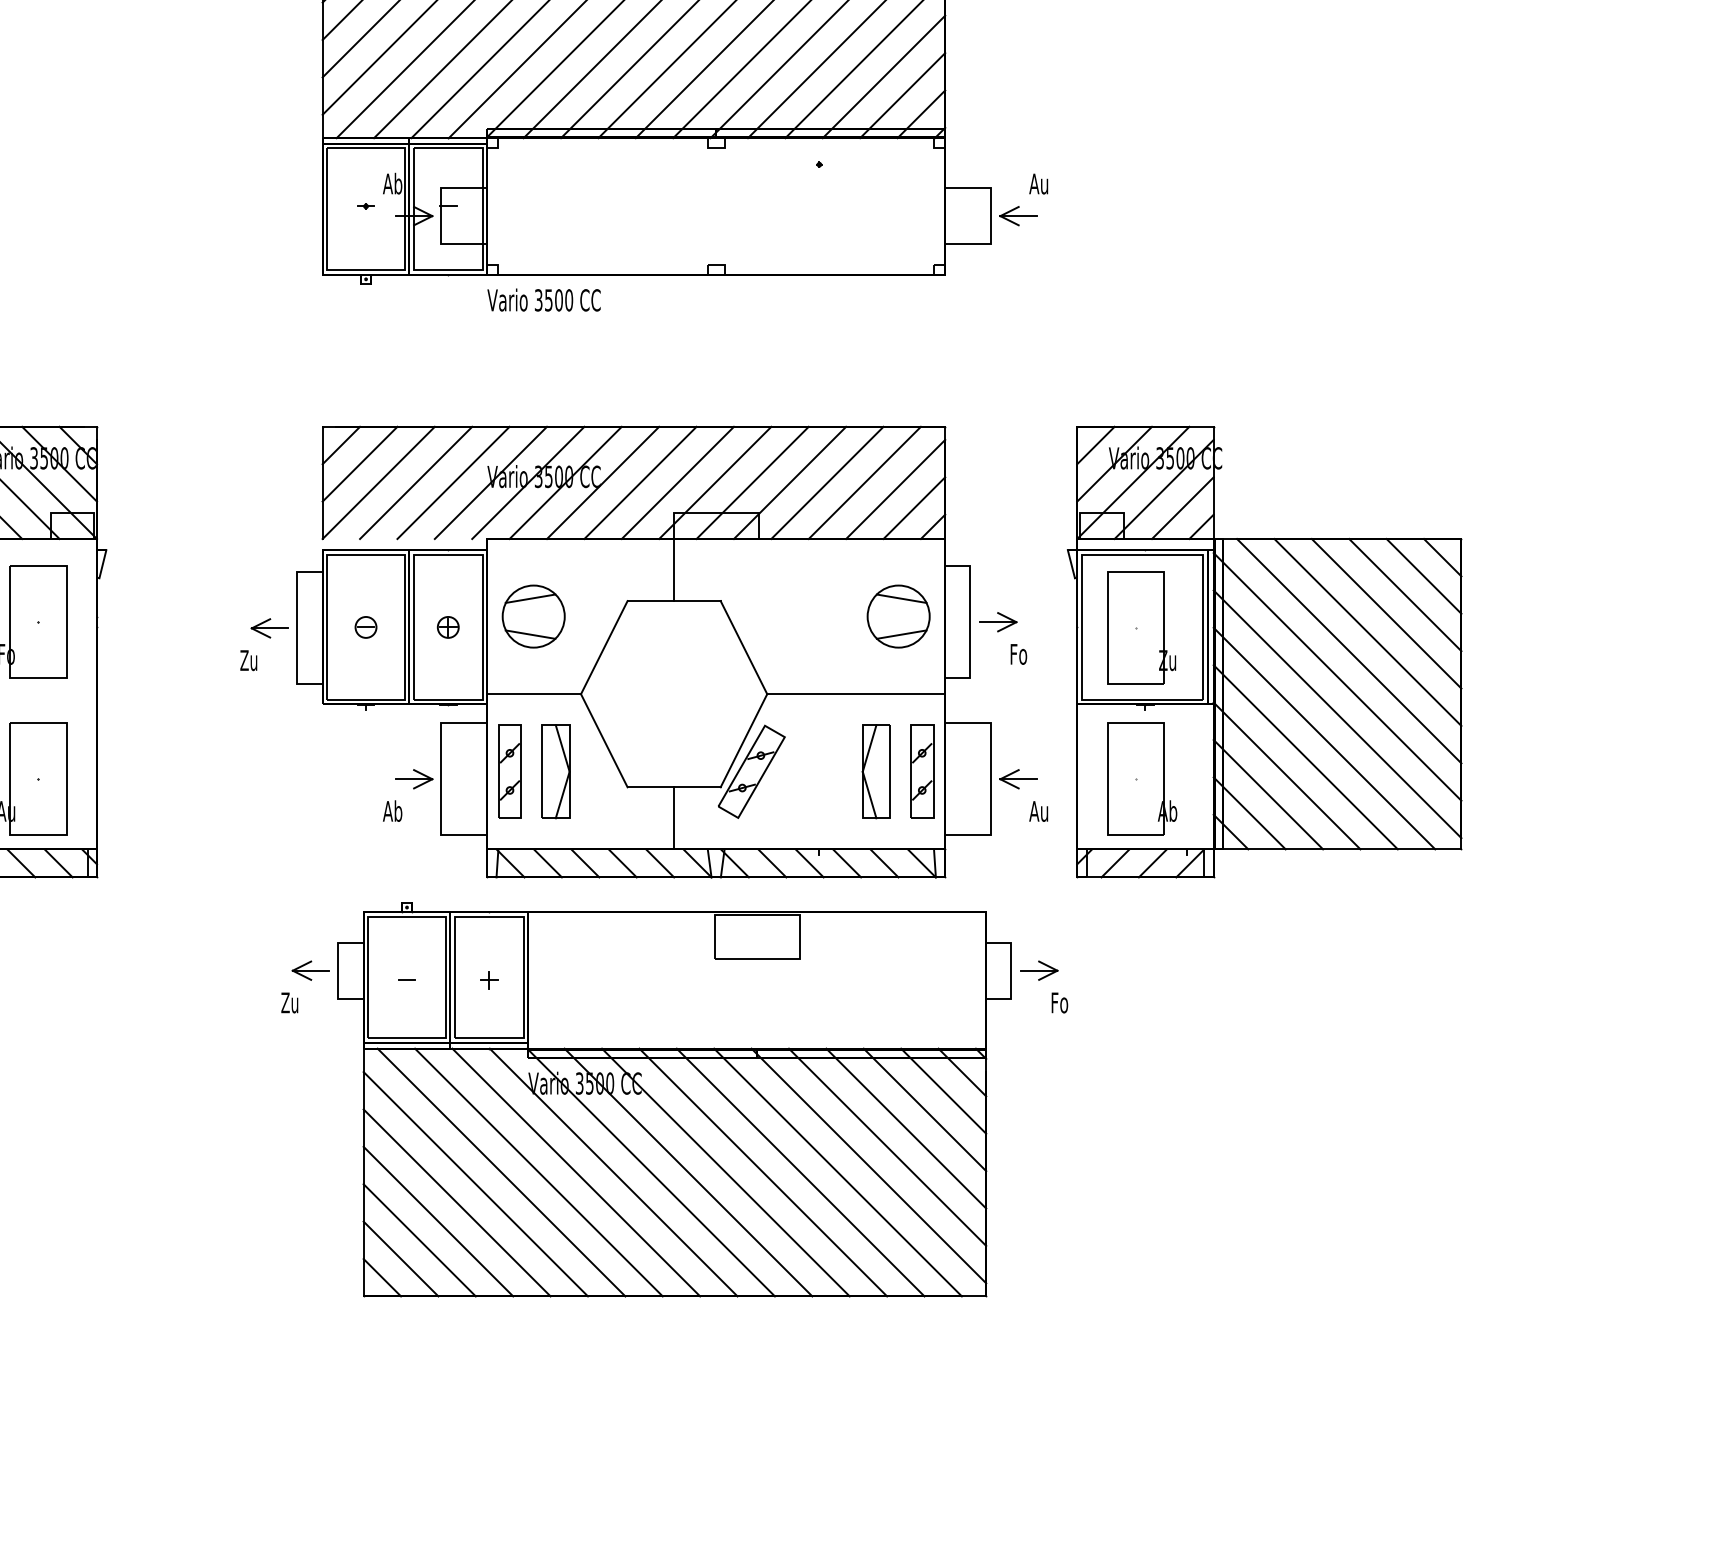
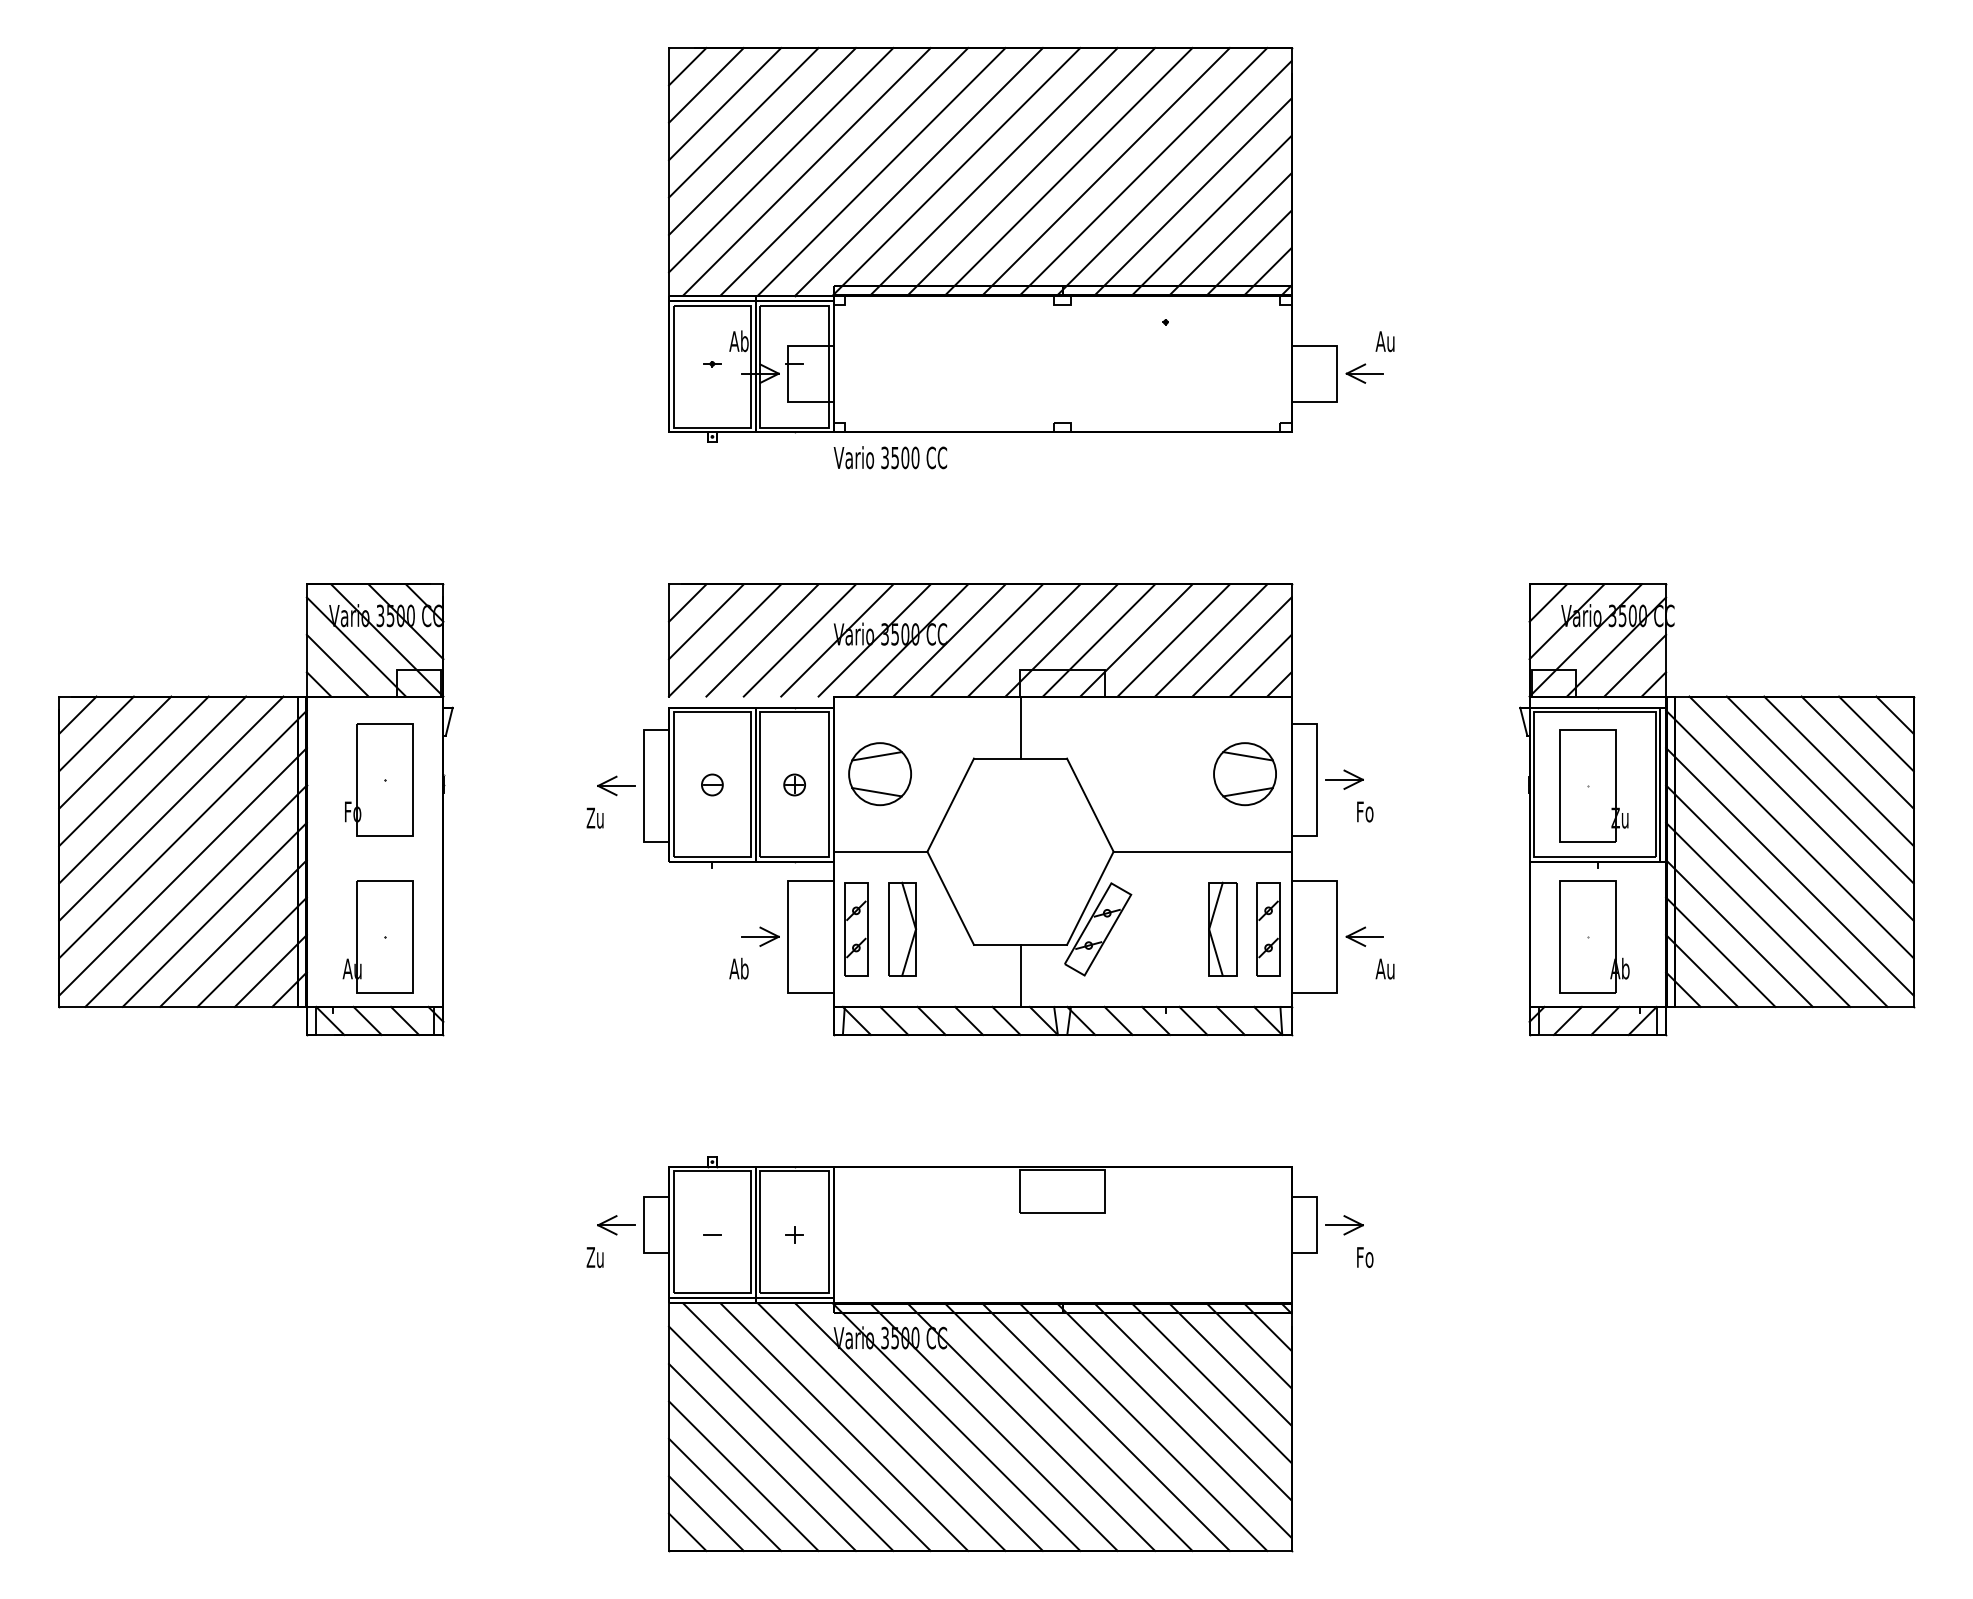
part: (1265, 651) -> (1717, 809), moved
part: (674, 1099) -> (979, 1354), moved

